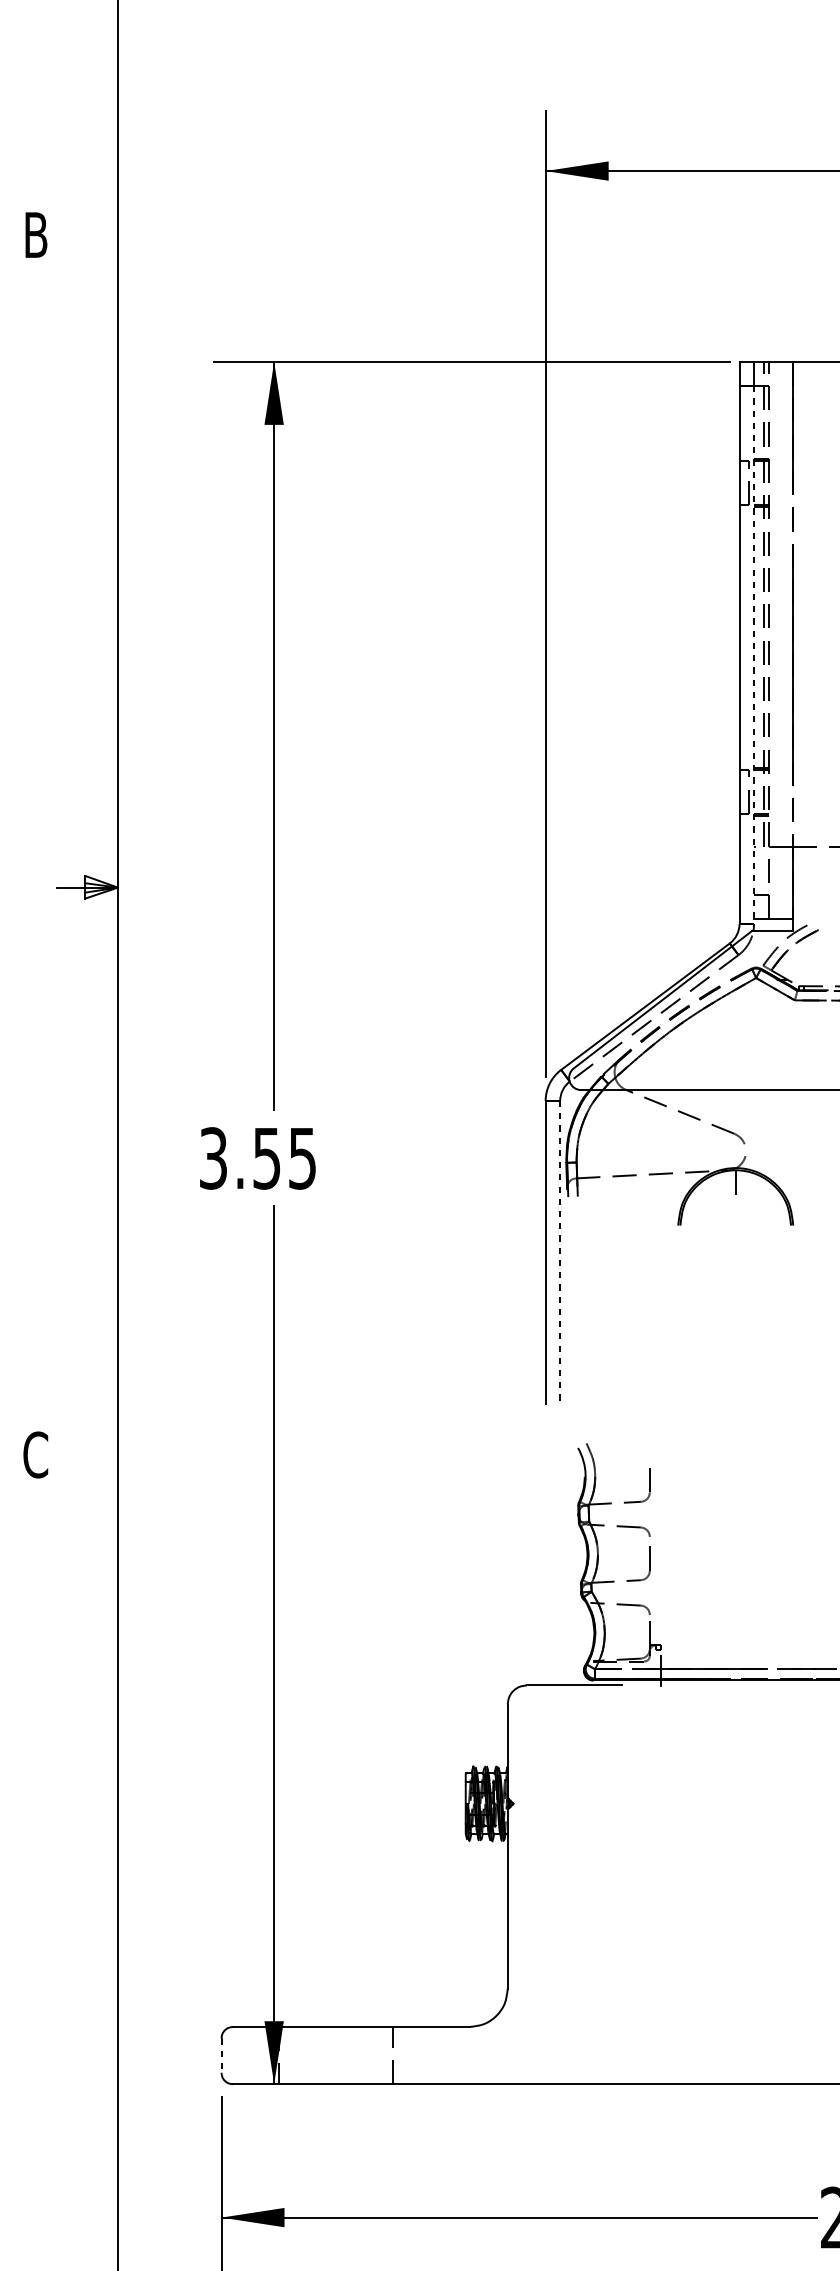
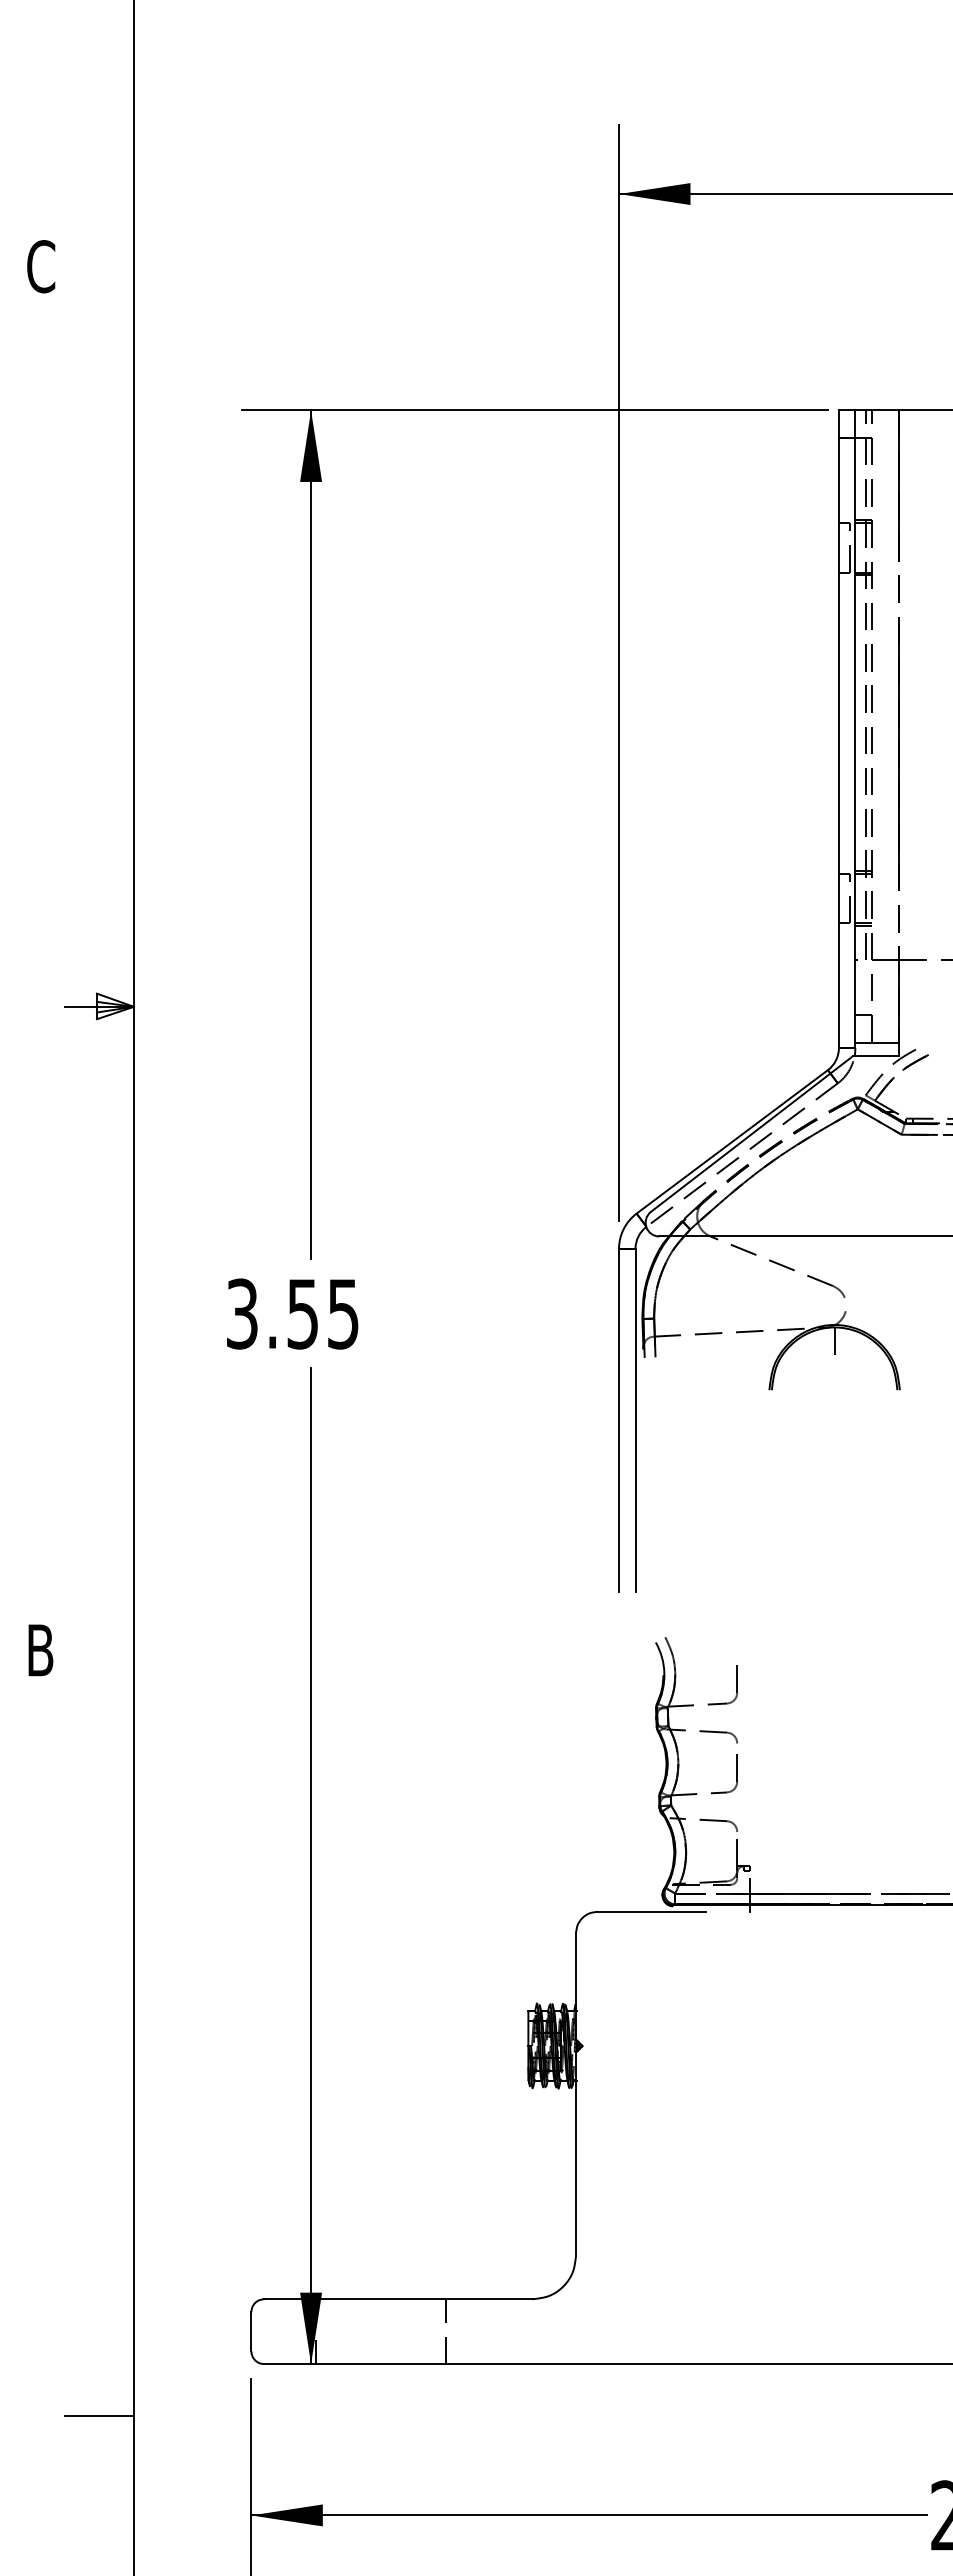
text: (36, 234) -> (41, 266), B -> C
line: (754, 655) -> (855, 743), dashed -> solid
line: (560, 1252) -> (635, 1420), dashed -> solid
text: (35, 1455) -> (40, 1650), C -> B
line: (221, 2056) -> (251, 2332), dashed -> solid
line: (87, 2129) -> (99, 2415), added

